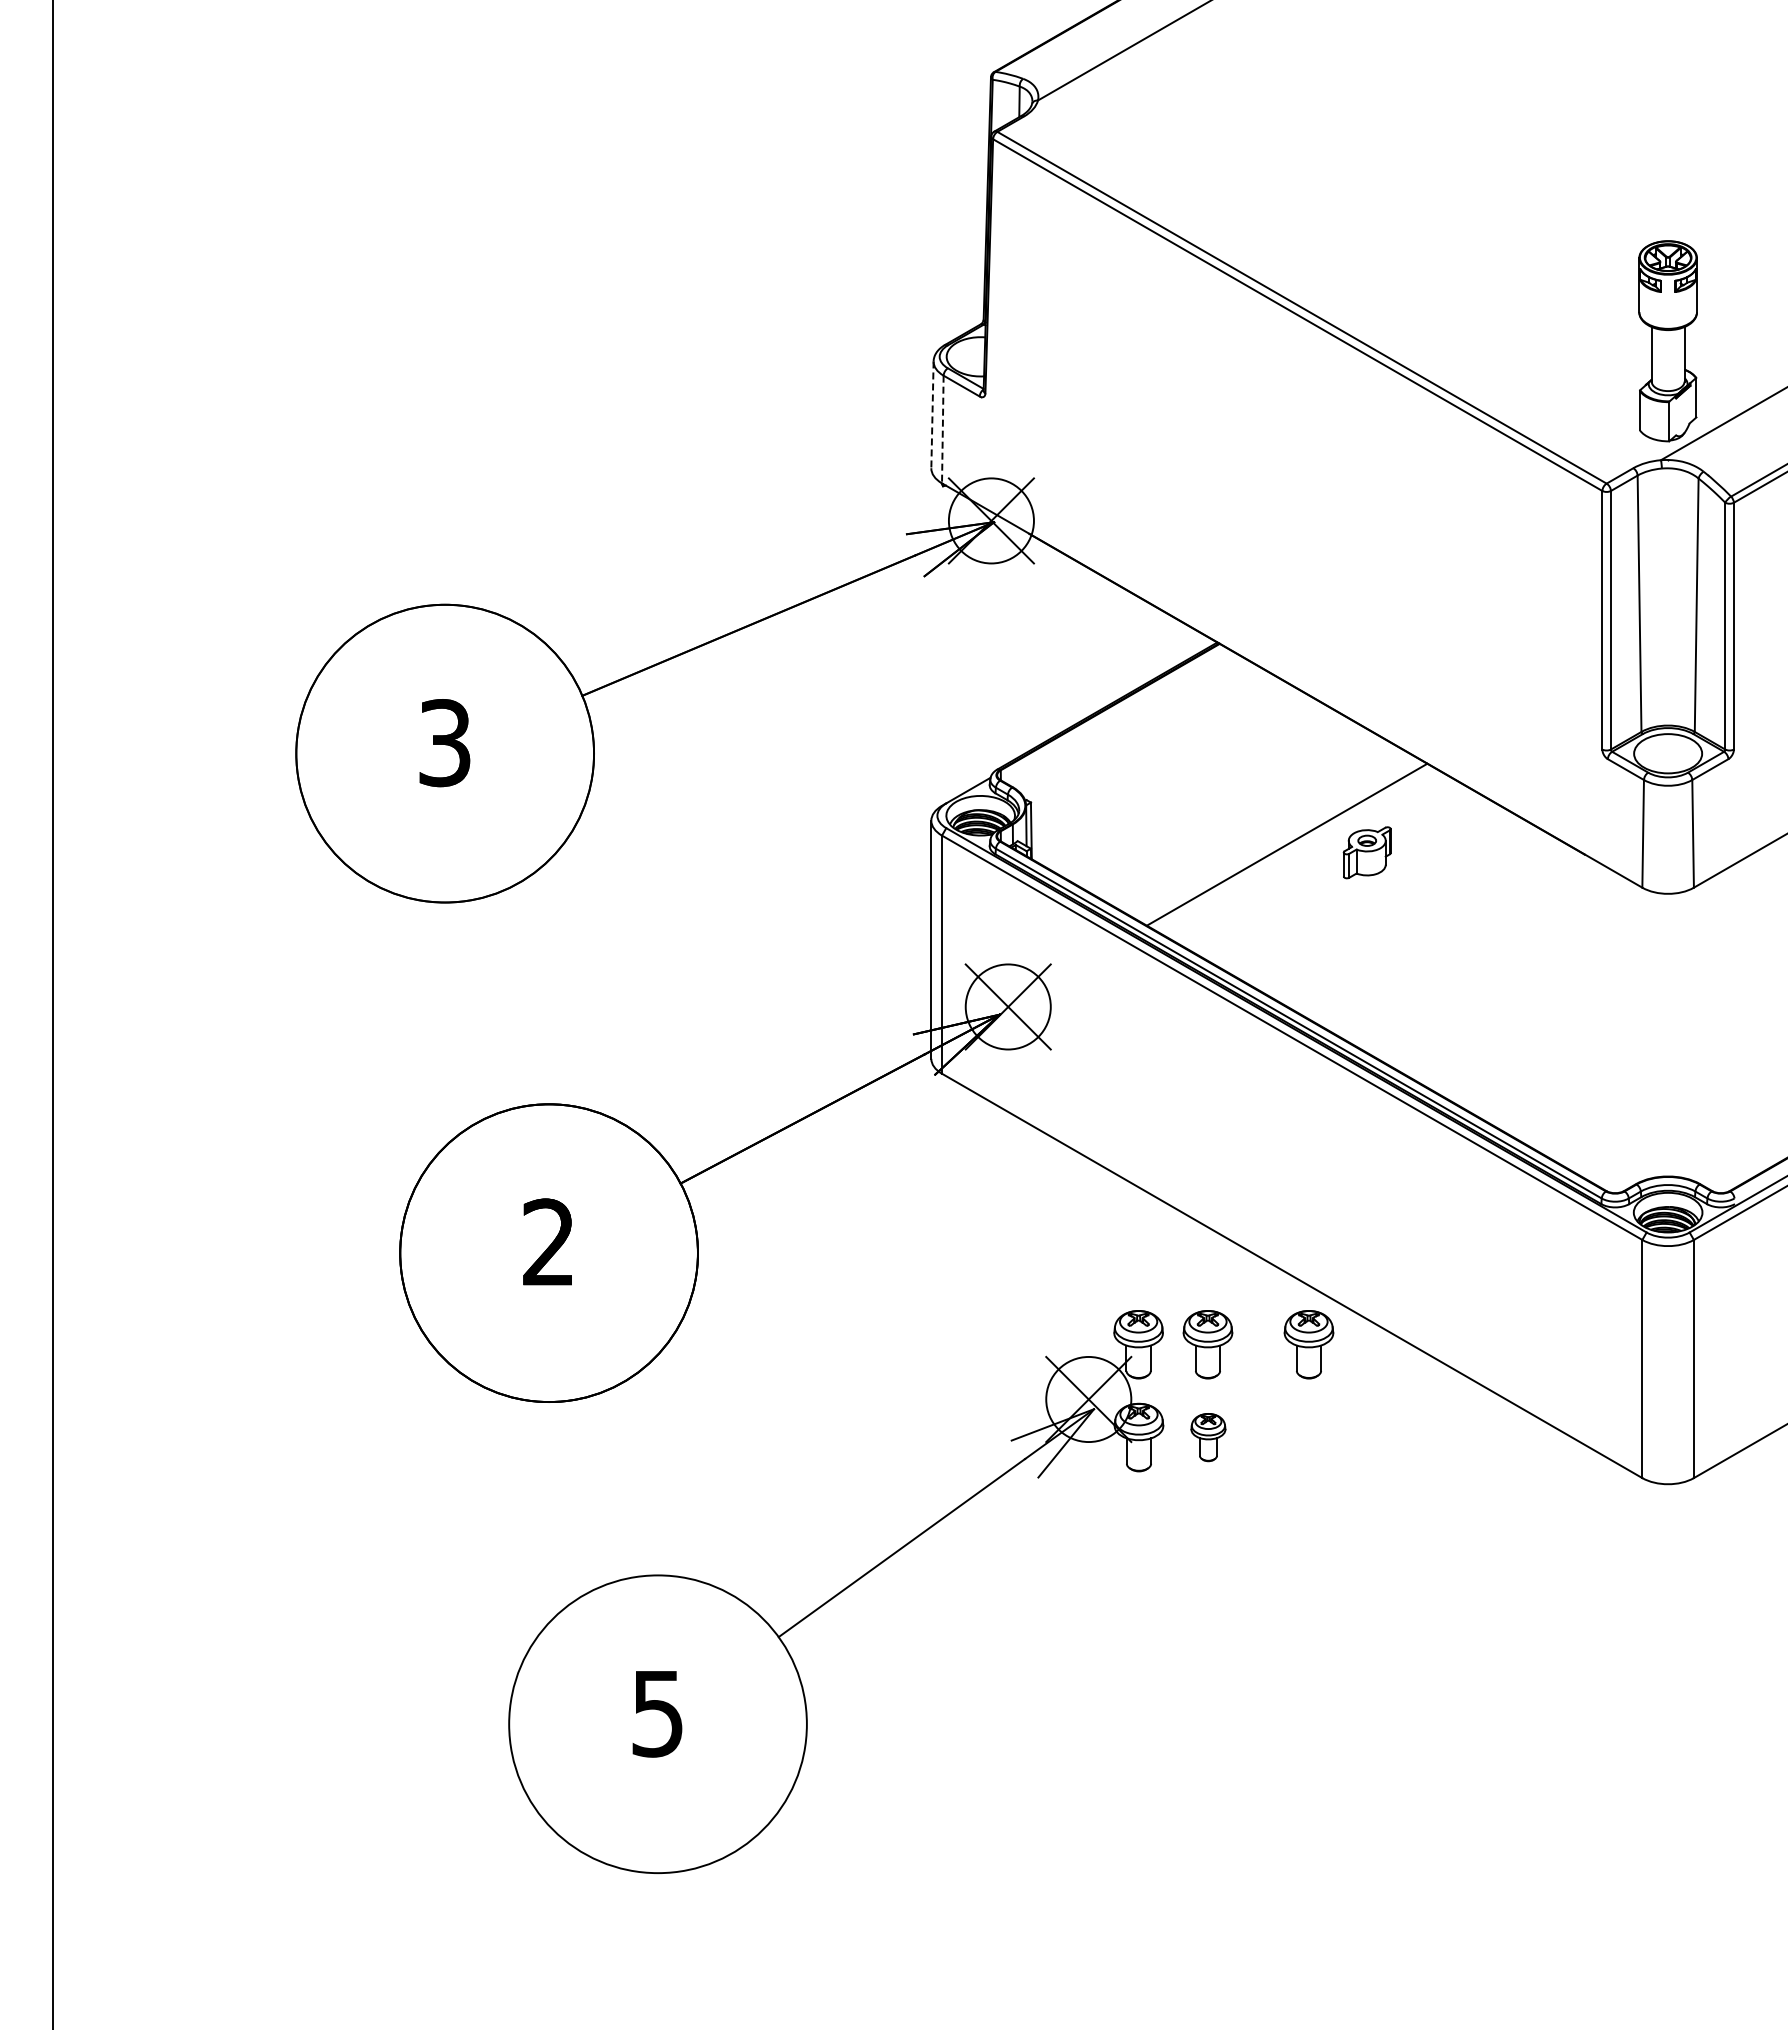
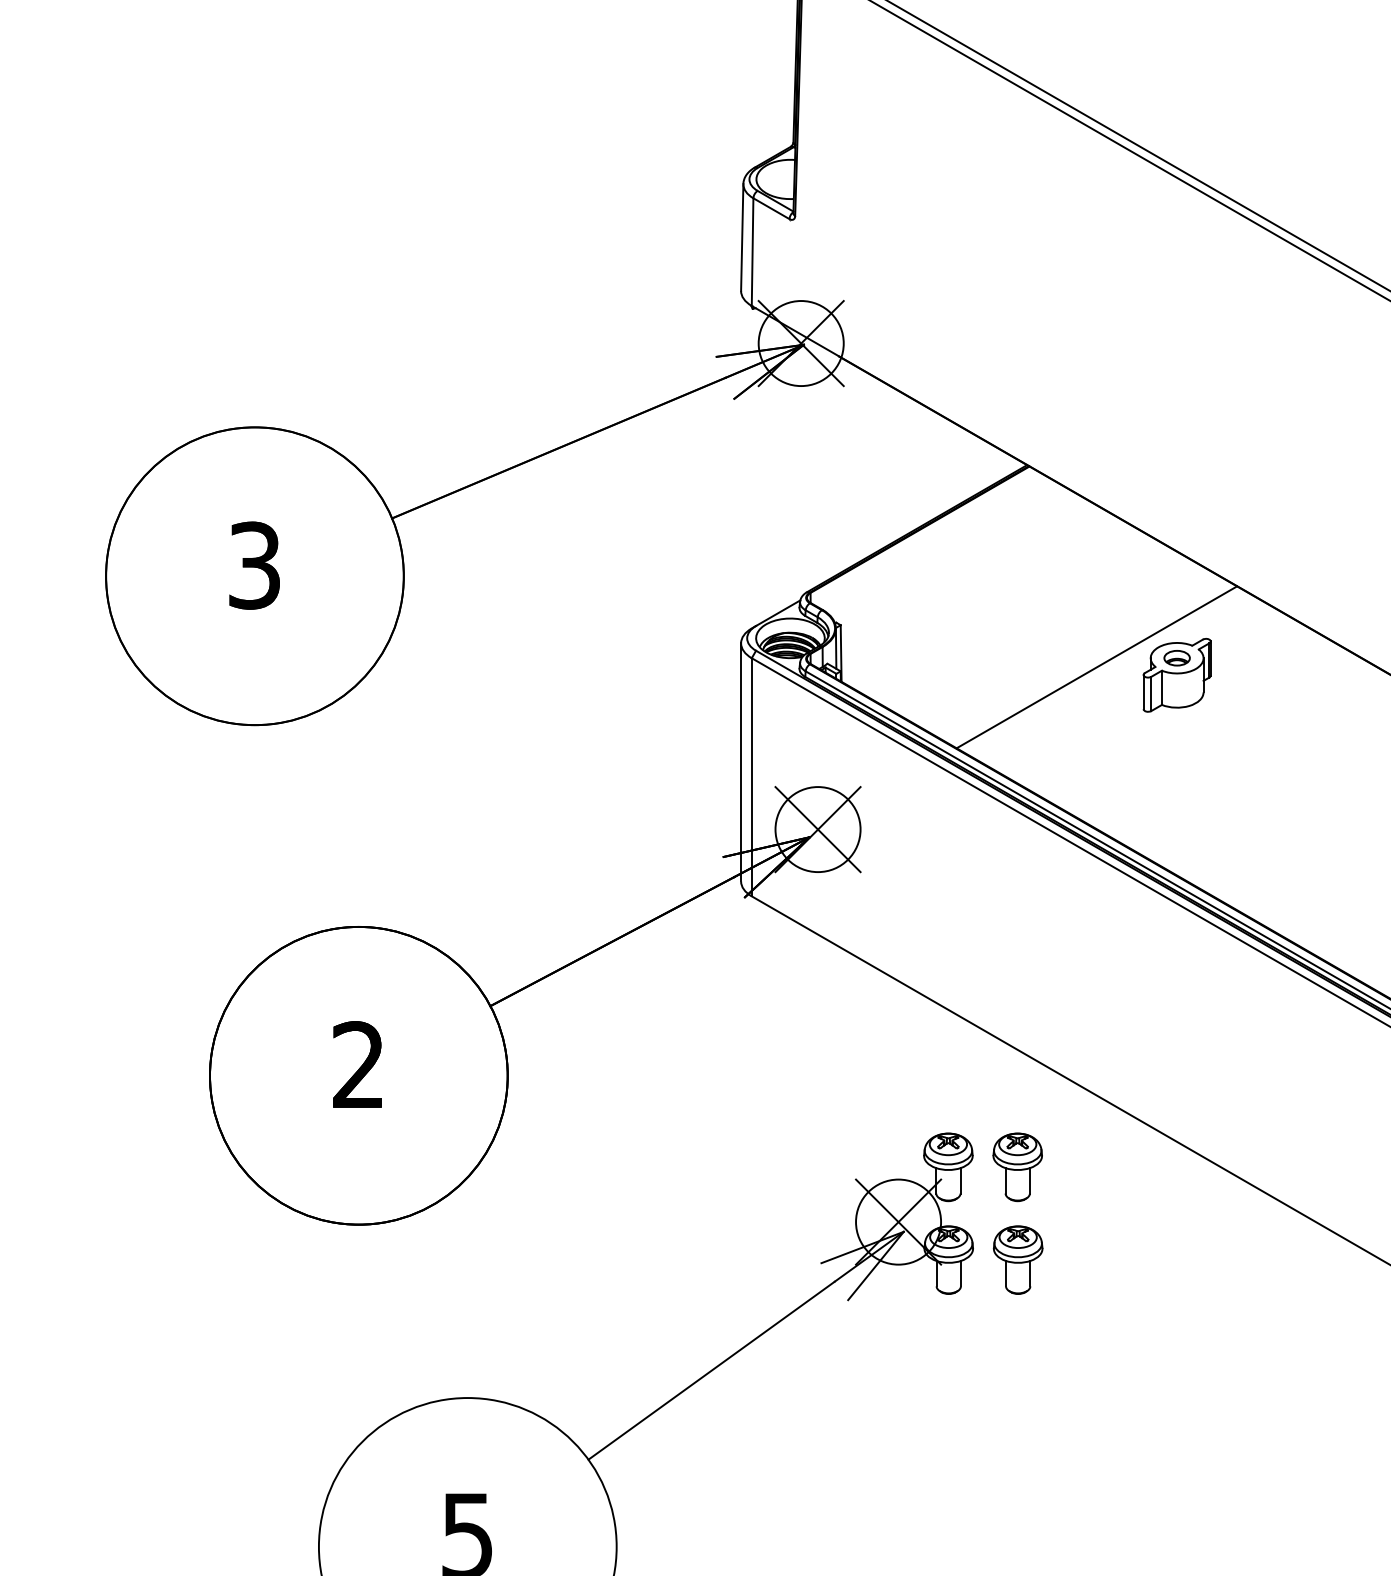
line: (932, 415) -> (742, 238), dashed -> solid
line: (942, 429) -> (752, 252), dashed -> solid
part: (1366, 852) -> (1176, 675), size x1.43
part: (1308, 1344) -> (1118, 1167), removed
part: (1208, 1437) -> (1018, 1260), size x1.43

